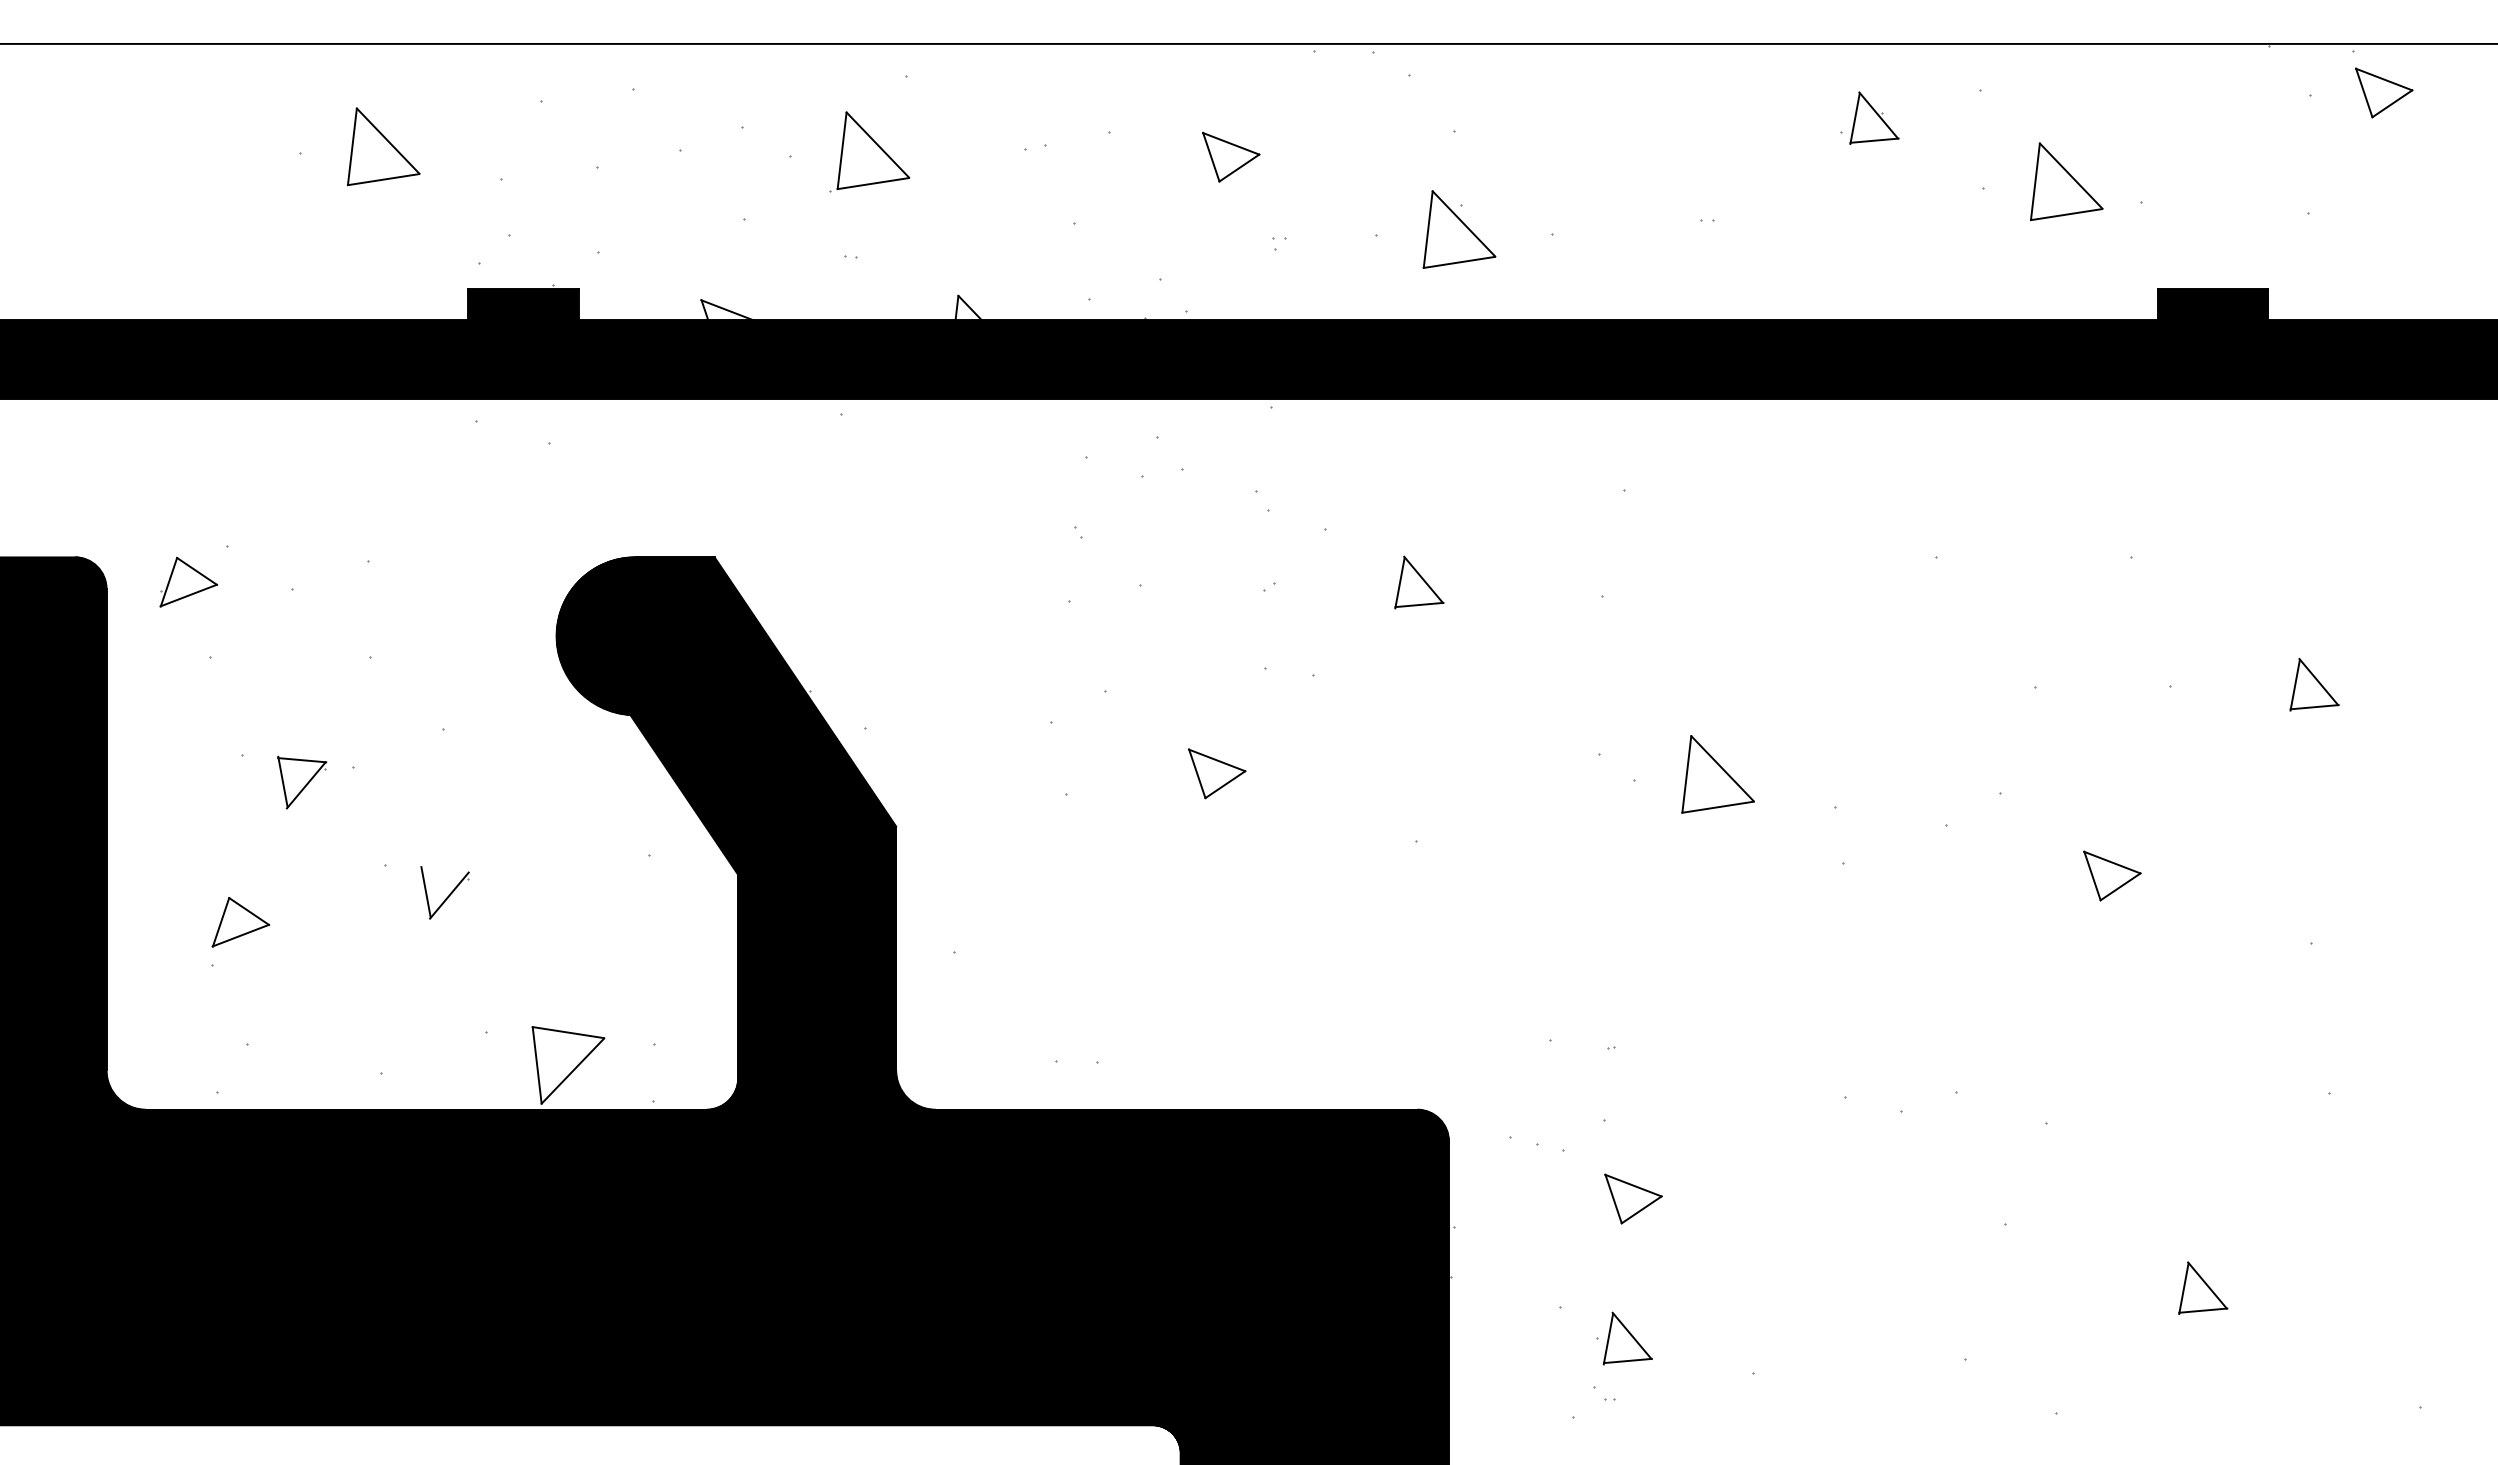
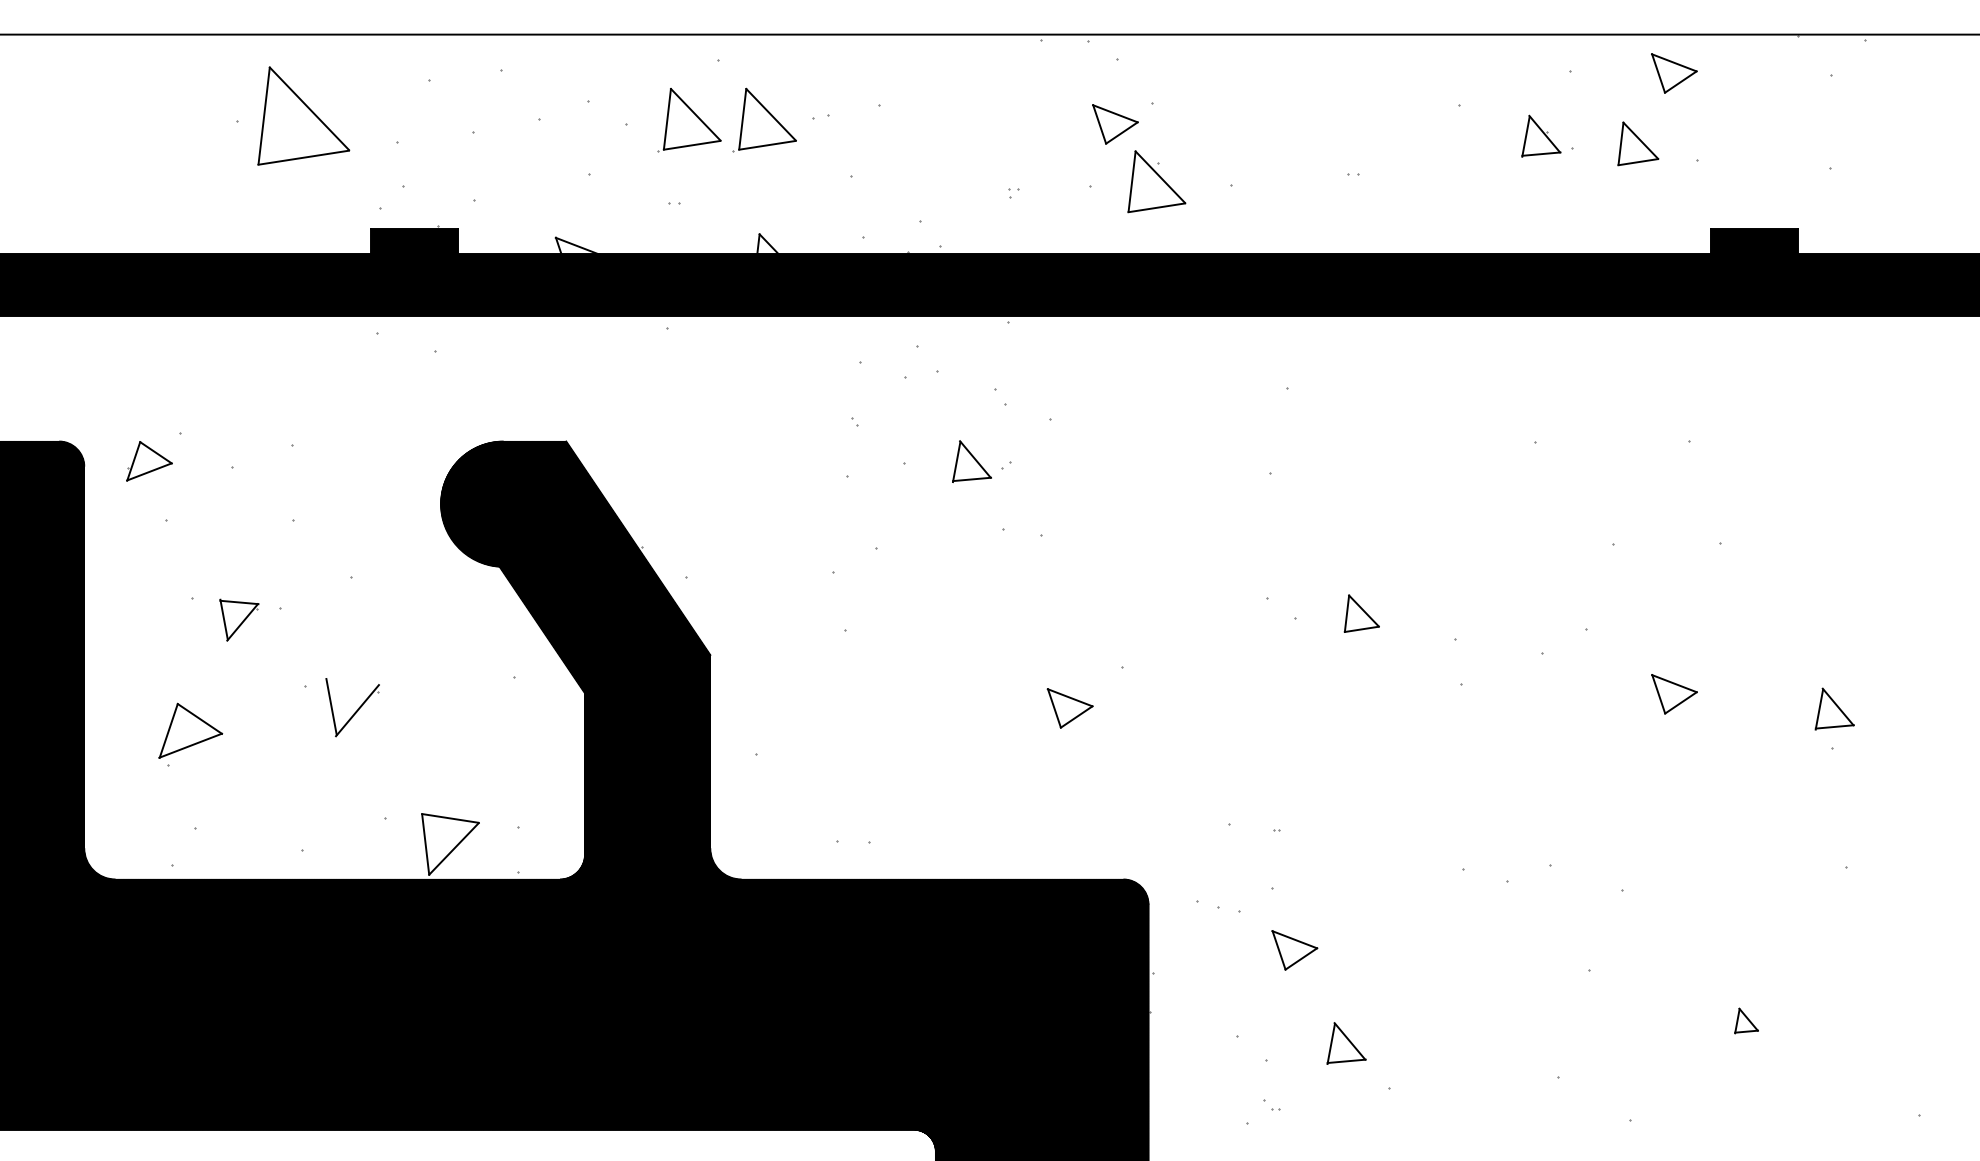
part: (2384, 92) -> (1674, 73), moved
part: (1874, 117) -> (1541, 135), moved
part: (383, 146) -> (303, 115), size x1.6
part: (964, 151) -> (764, 119), added
part: (1231, 156) -> (1115, 123), moved
part: (2066, 181) -> (1638, 143), size x0.7
part: (1419, 582) -> (972, 461), moved
part: (2314, 684) -> (1834, 708), moved
part: (1217, 773) -> (1070, 708), moved
part: (1717, 774) -> (1361, 613), size x0.6
part: (444, 892) -> (352, 707), size x1.4
part: (240, 922) -> (190, 731), size x1.4
part: (2203, 1287) -> (1746, 1020), size x0.6
part: (1627, 1338) -> (1346, 1043), moved

